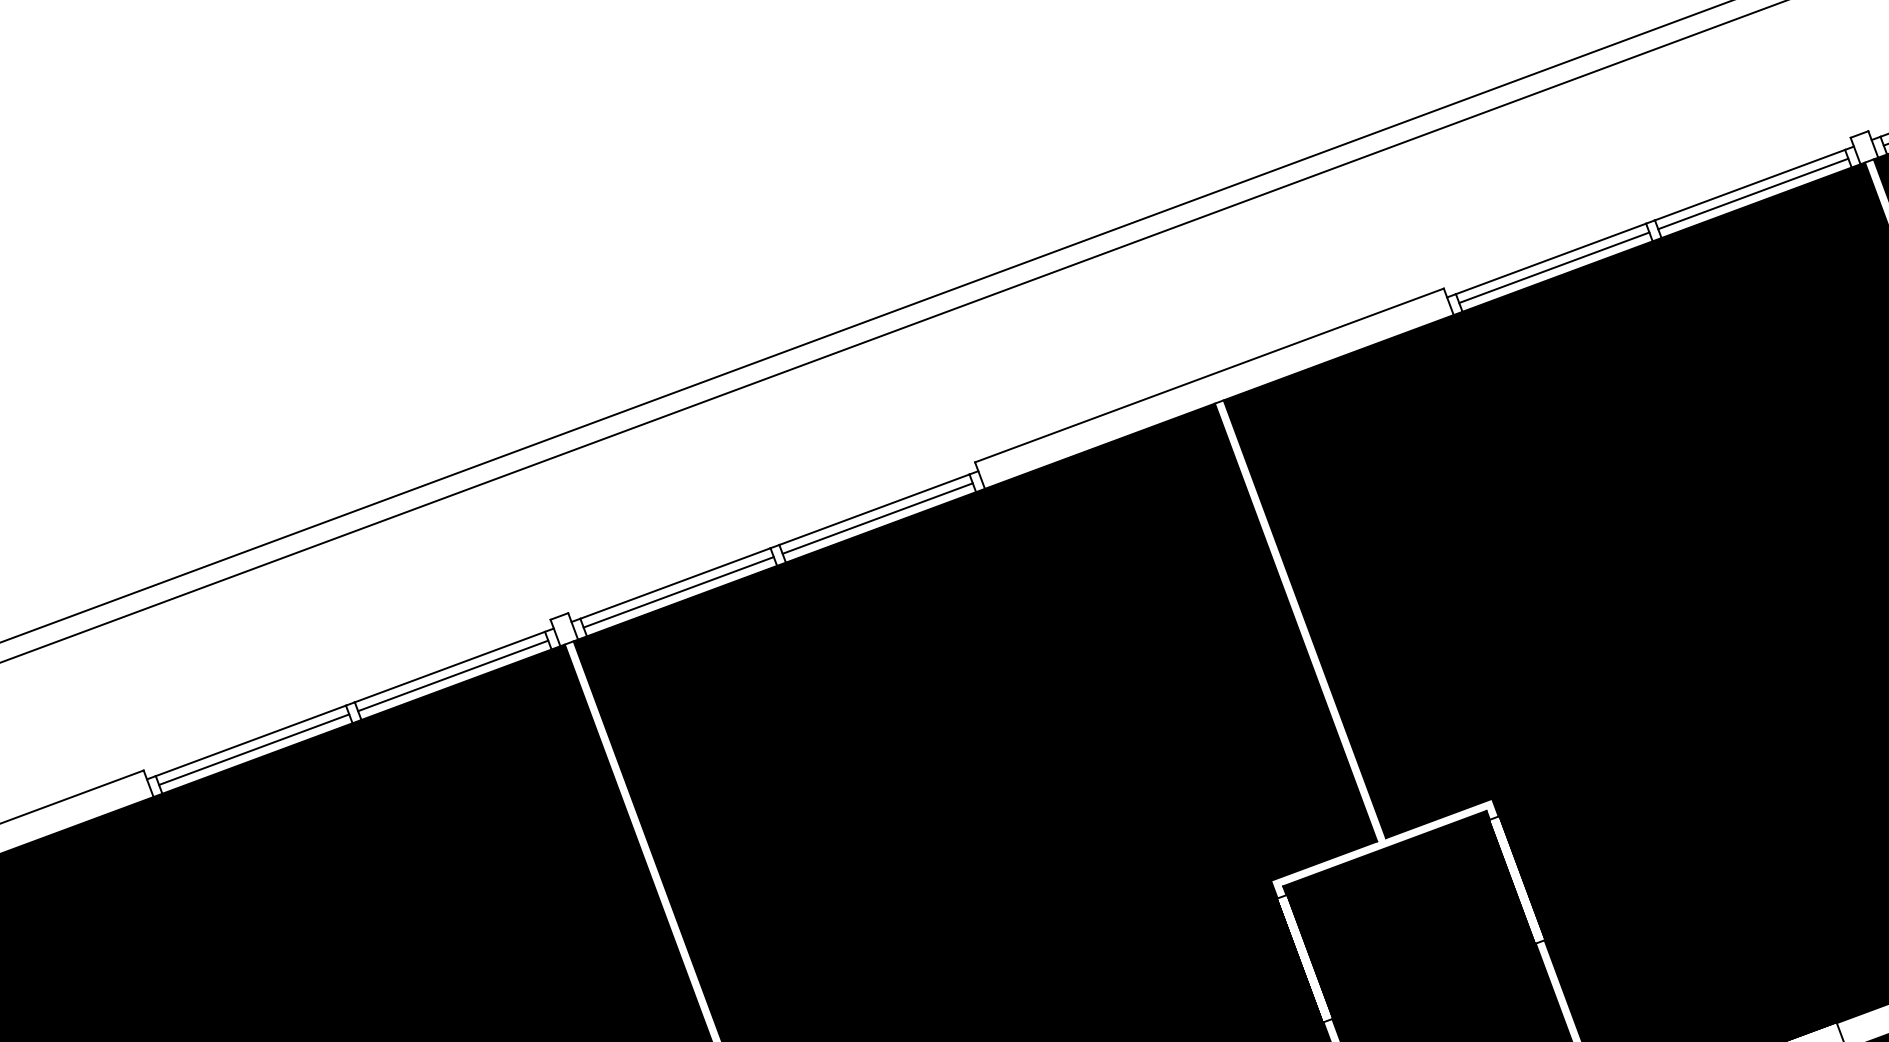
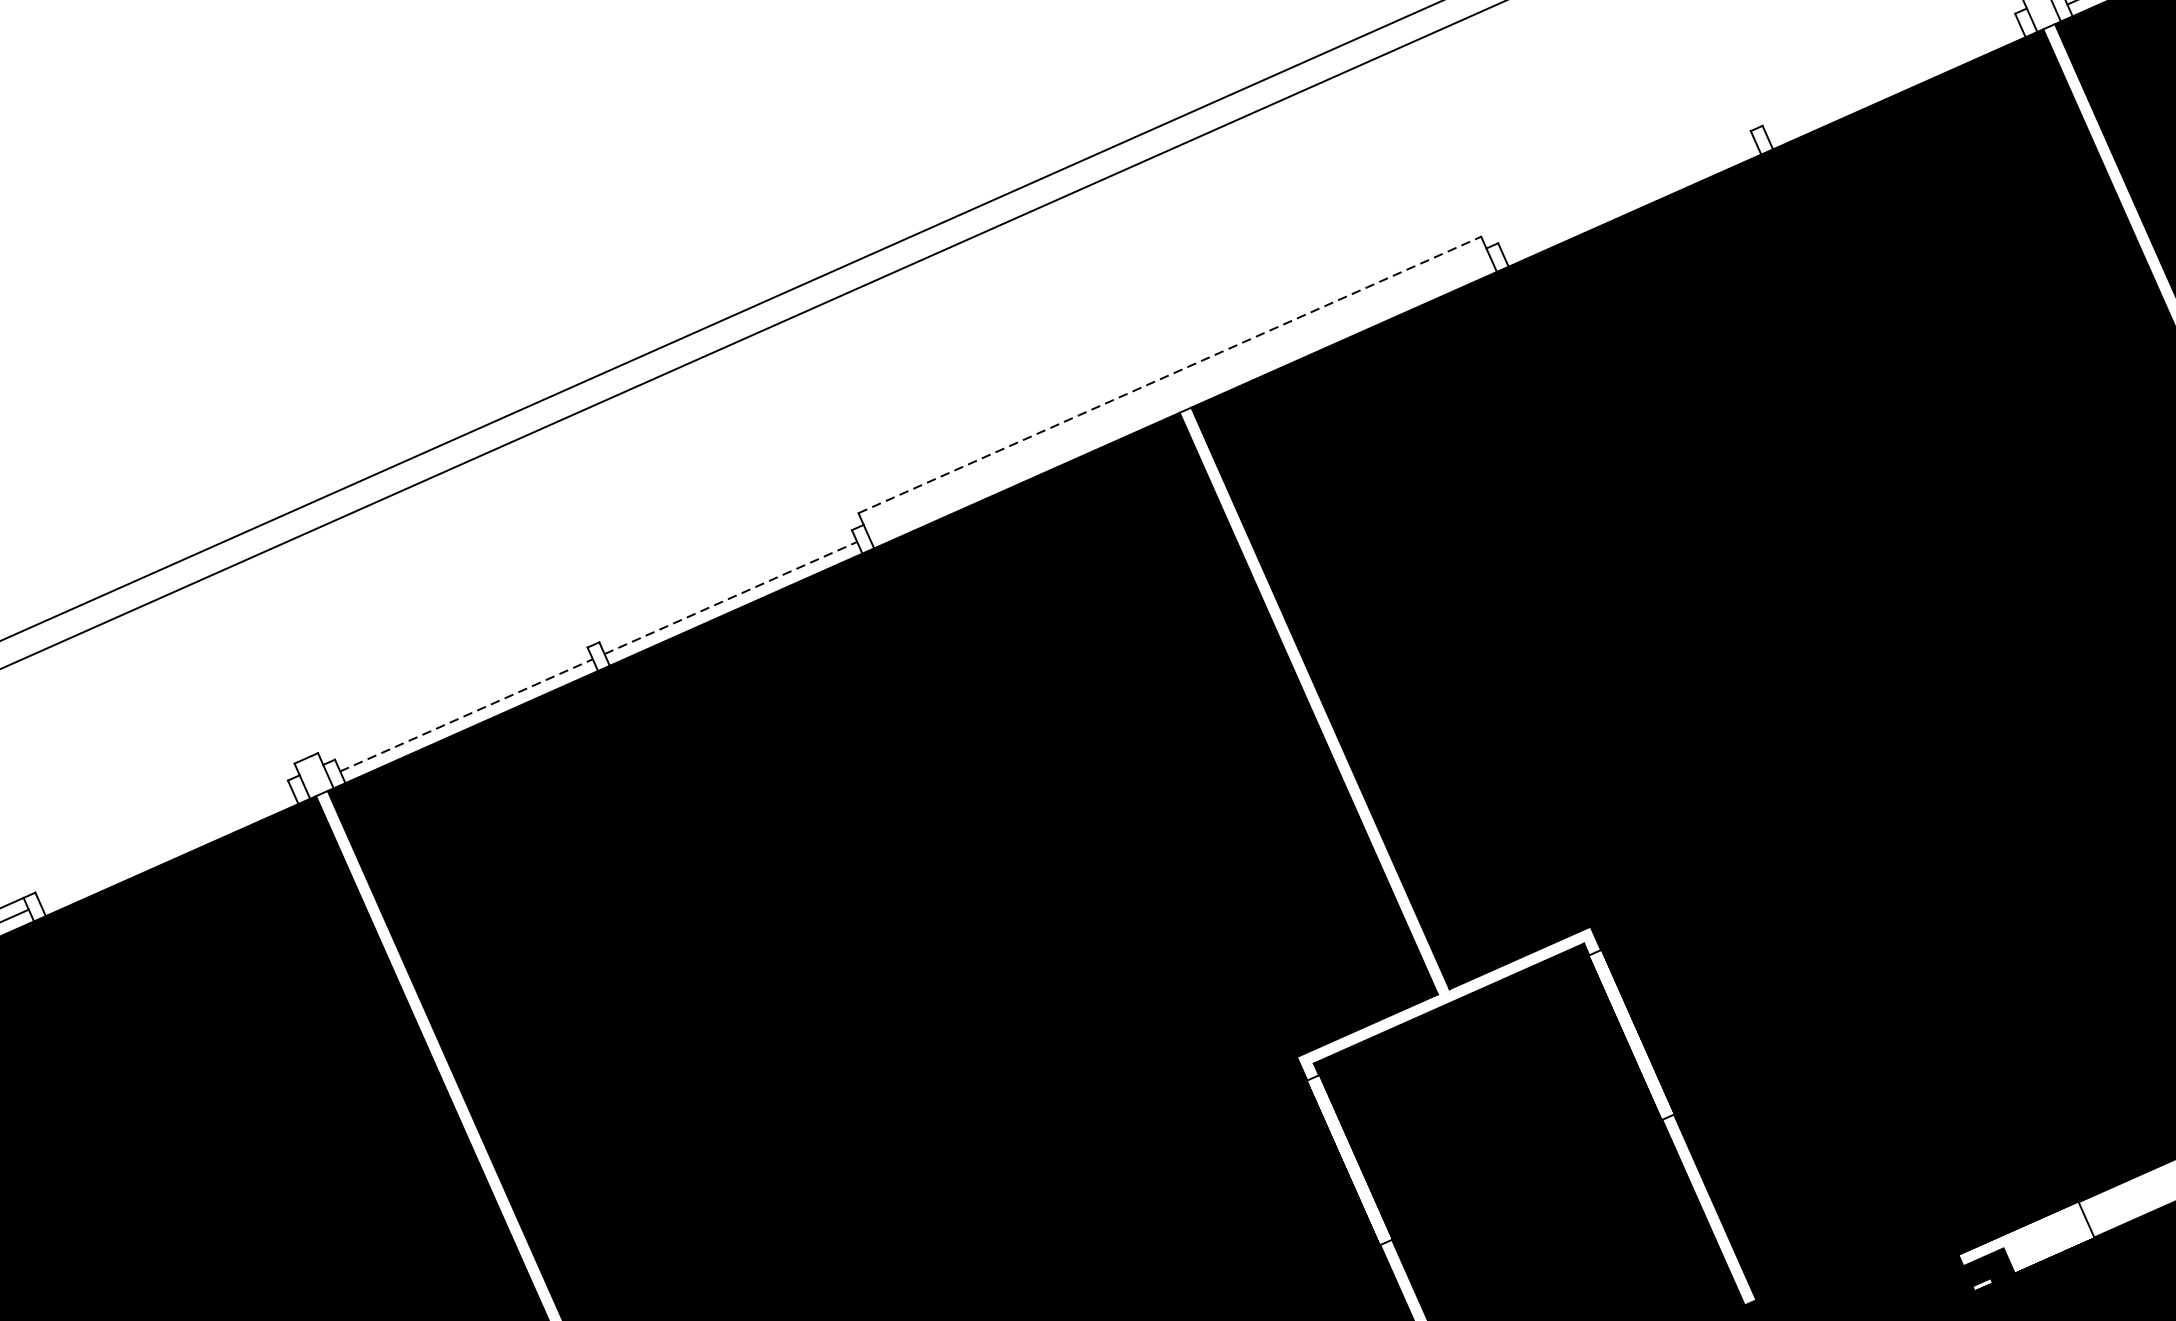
line: (1749, 184) -> (1888, 69), removed
line: (1753, 193) -> (1894, 80), removed
line: (1550, 258) -> (1623, 186), removed
line: (1554, 267) -> (1629, 198), removed
line: (1209, 375) -> (1169, 375), solid -> dashed
line: (874, 509) -> (725, 585), removed
line: (878, 518) -> (731, 597), solid -> dashed
line: (675, 583) -> (461, 703), removed
line: (679, 592) -> (467, 715), solid -> dashed
line: (449, 666) -> (161, 835), removed
line: (453, 675) -> (167, 847), removed

